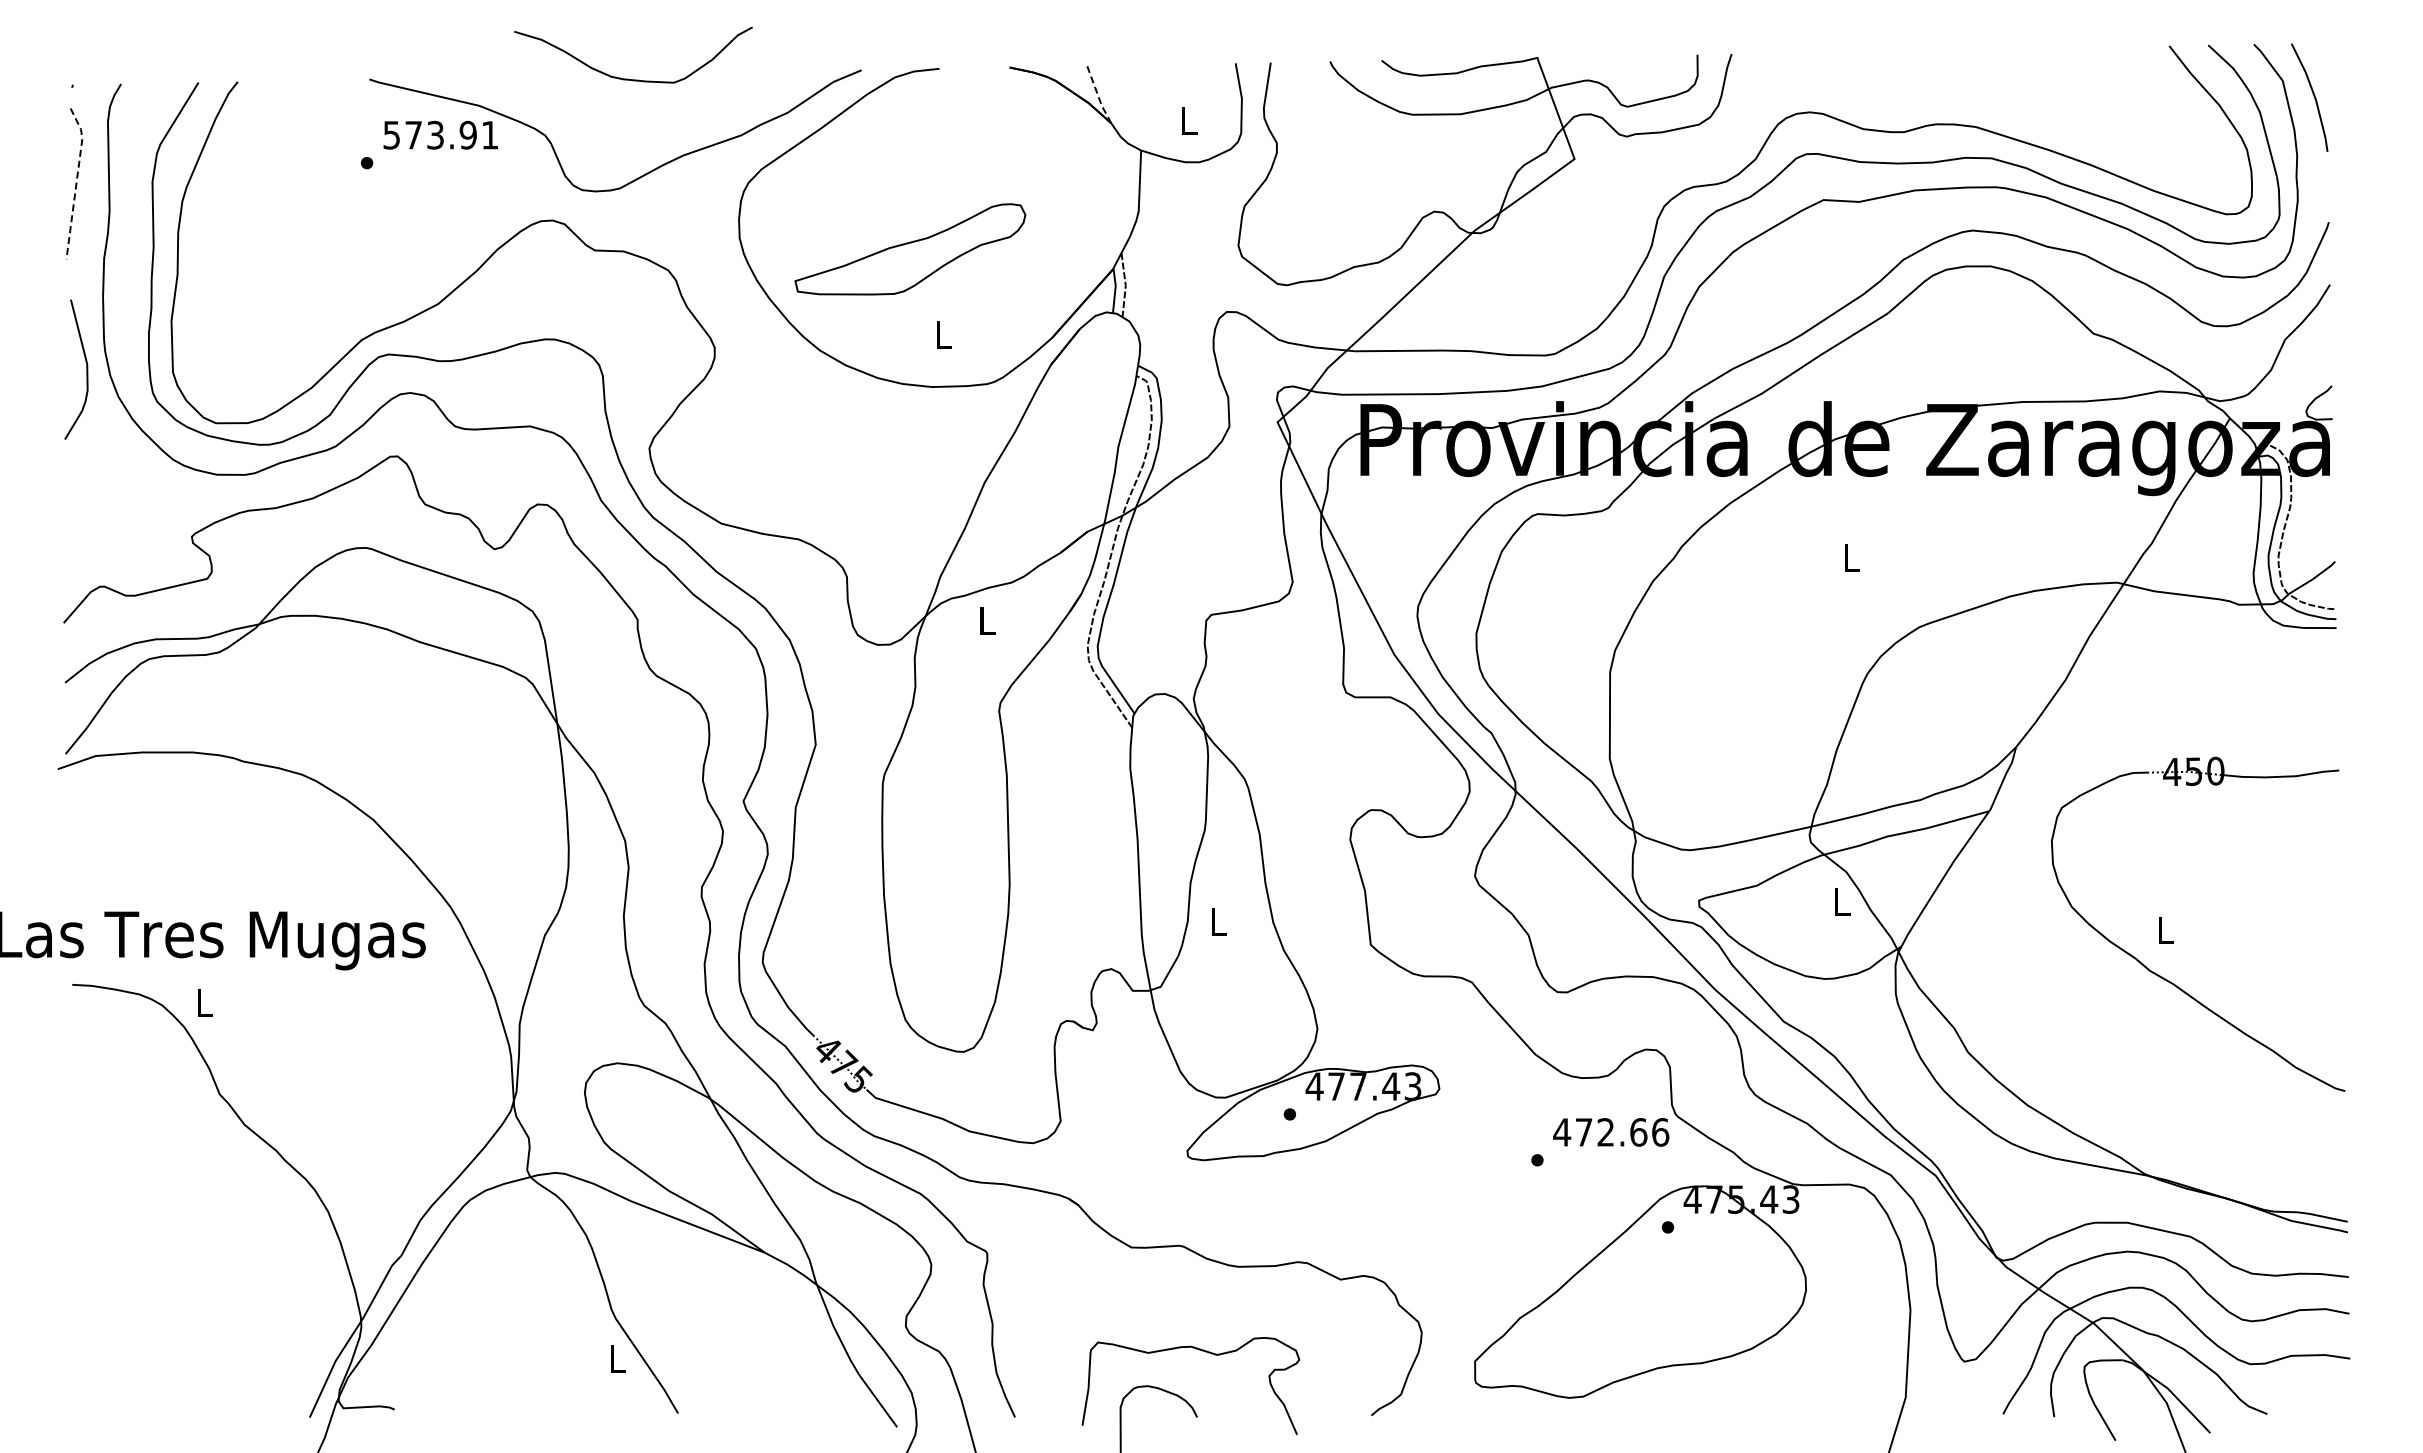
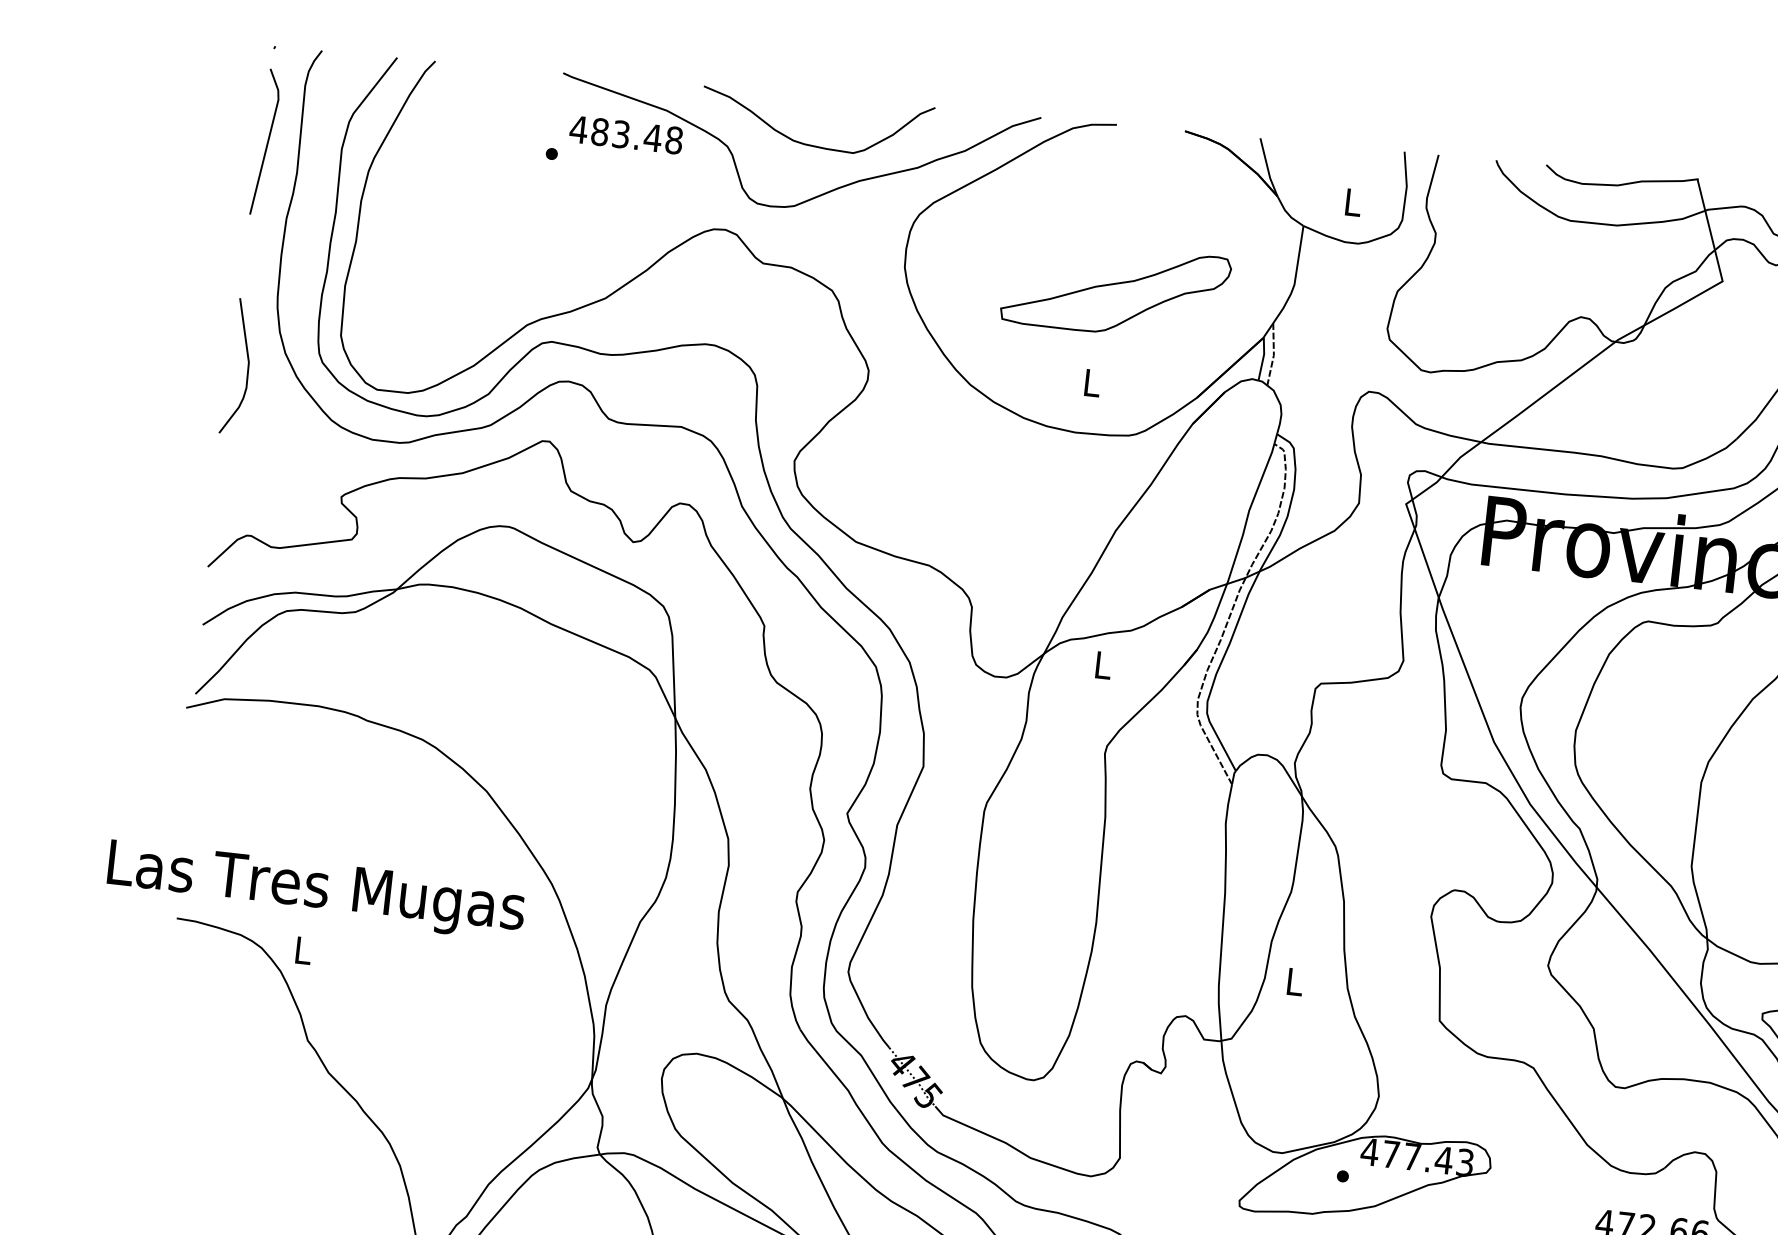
curve: (628, 78) -> (809, 144), moved
line: (1098, 95) -> (1268, 168), dashed -> solid
text: (440, 134) -> (626, 134), 573.91 -> 483.48
line: (76, 181) -> (268, 140), dashed -> solid
part: (910, 249) -> (1116, 290), moved
curve: (86, 369) -> (247, 367), moved

